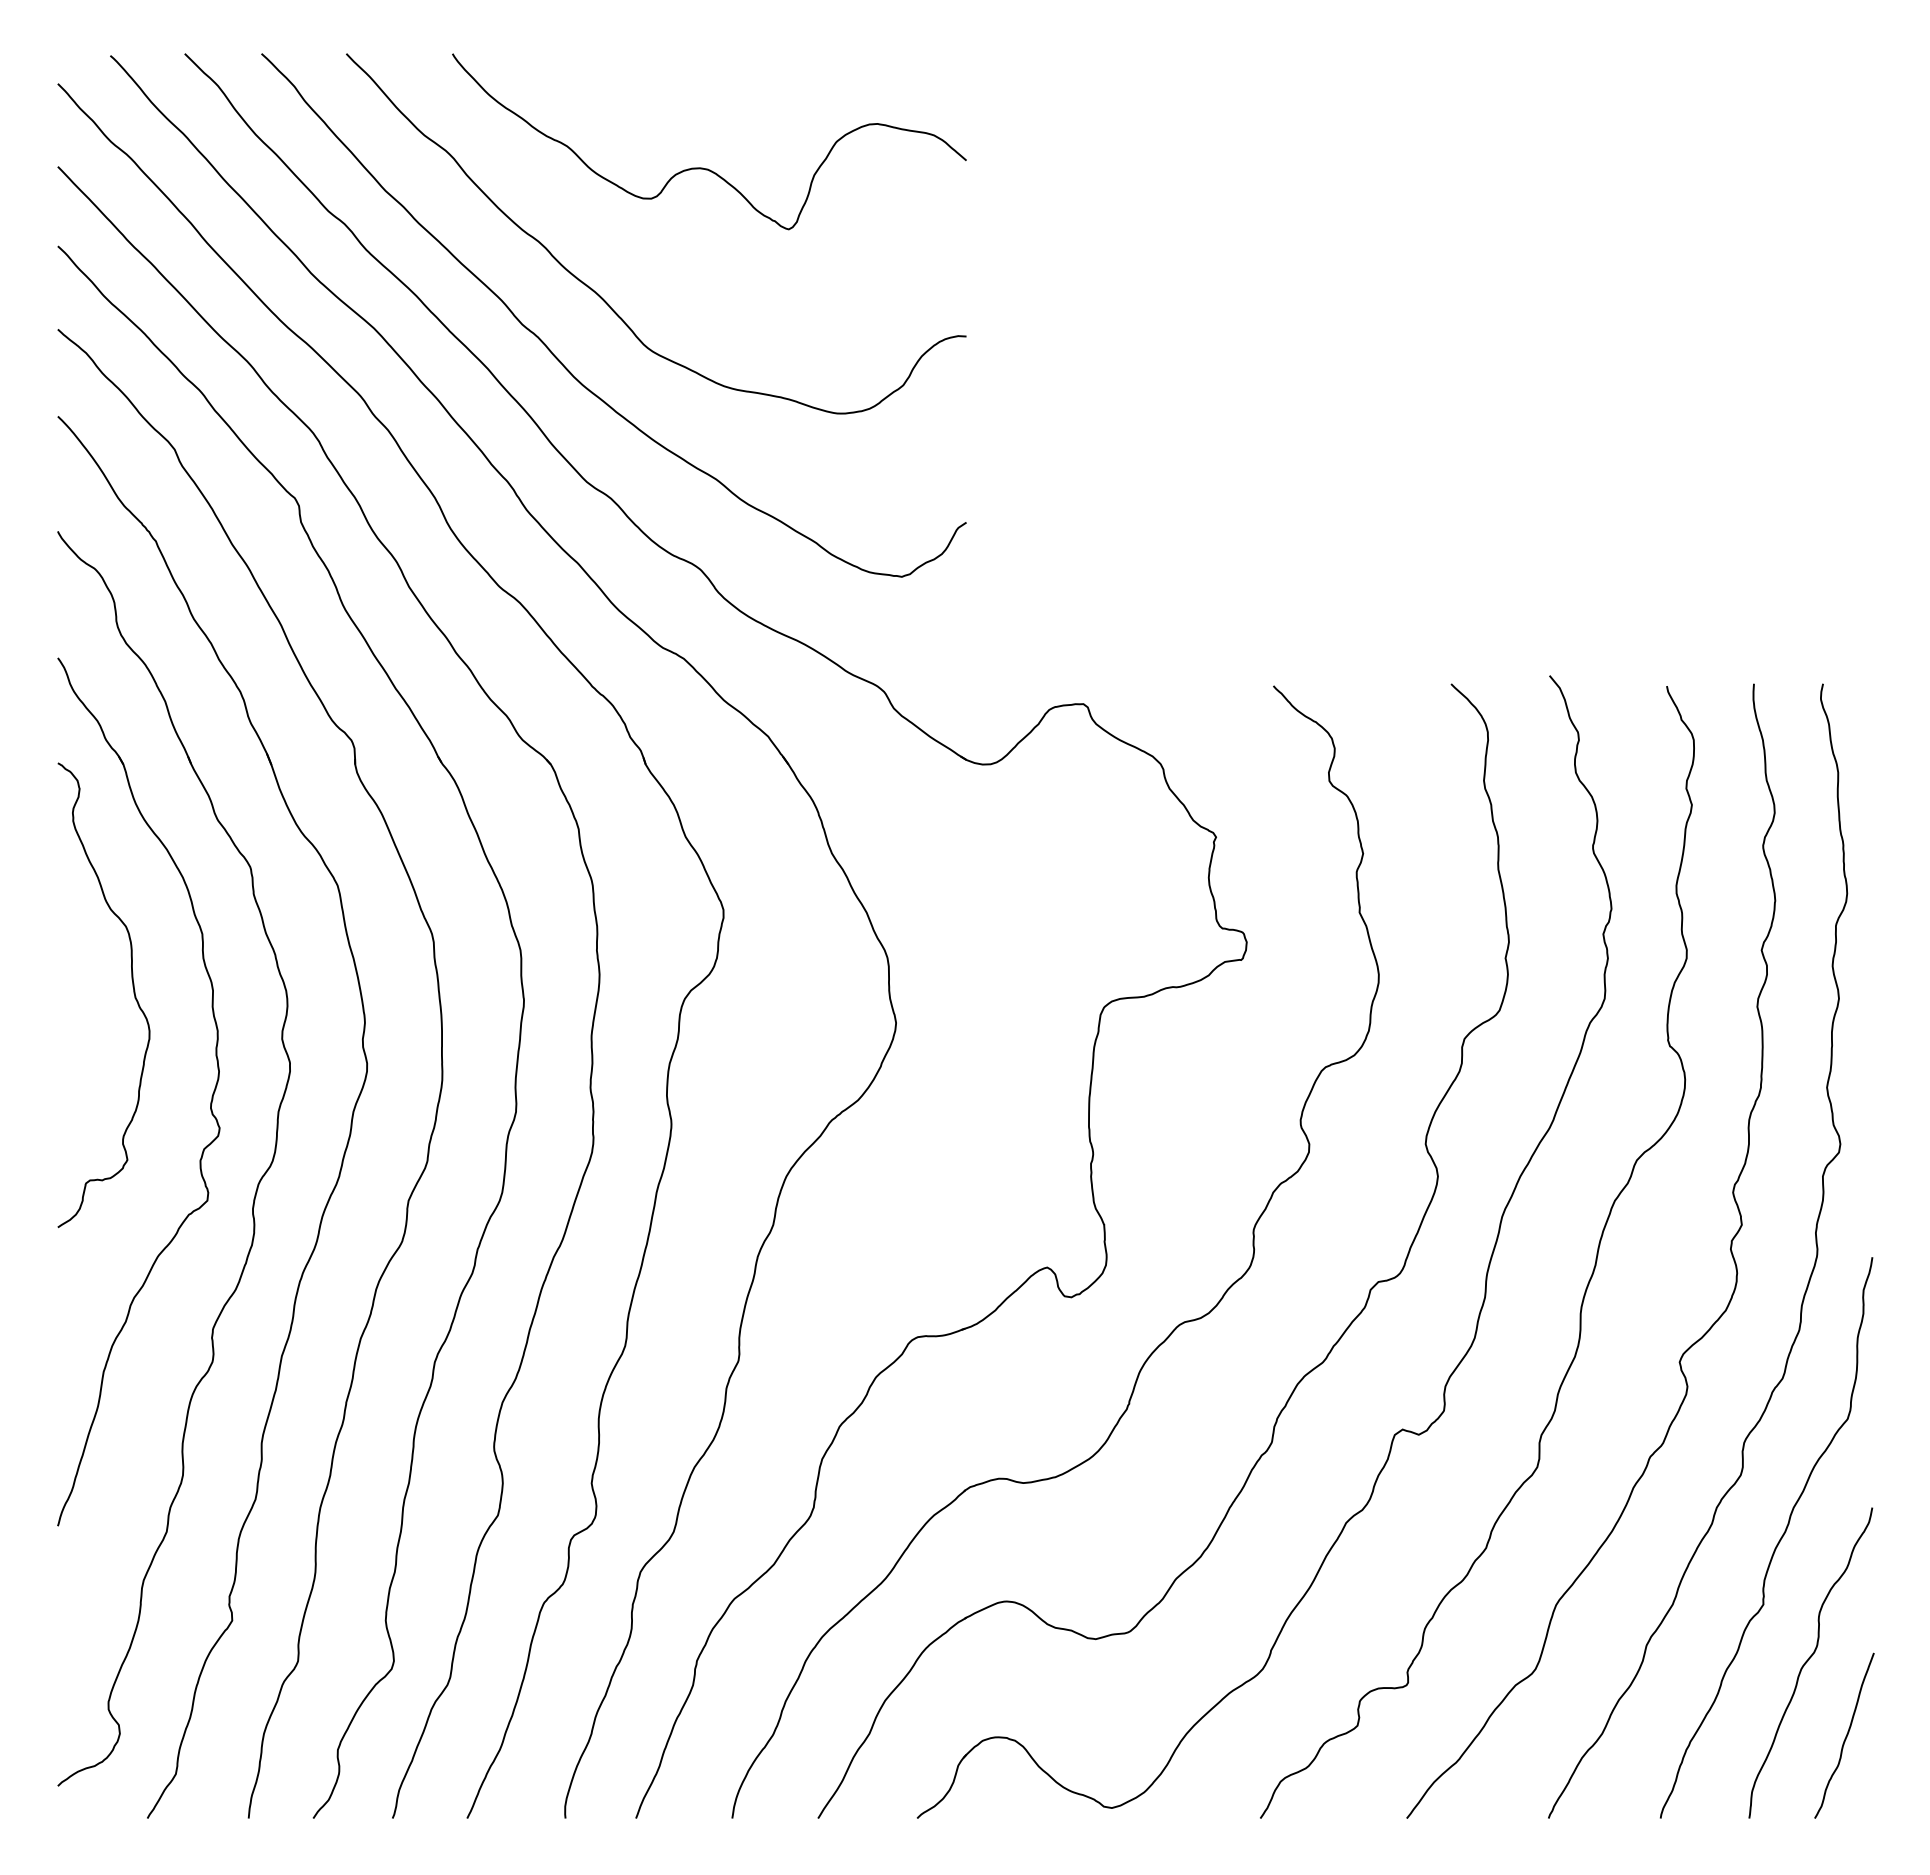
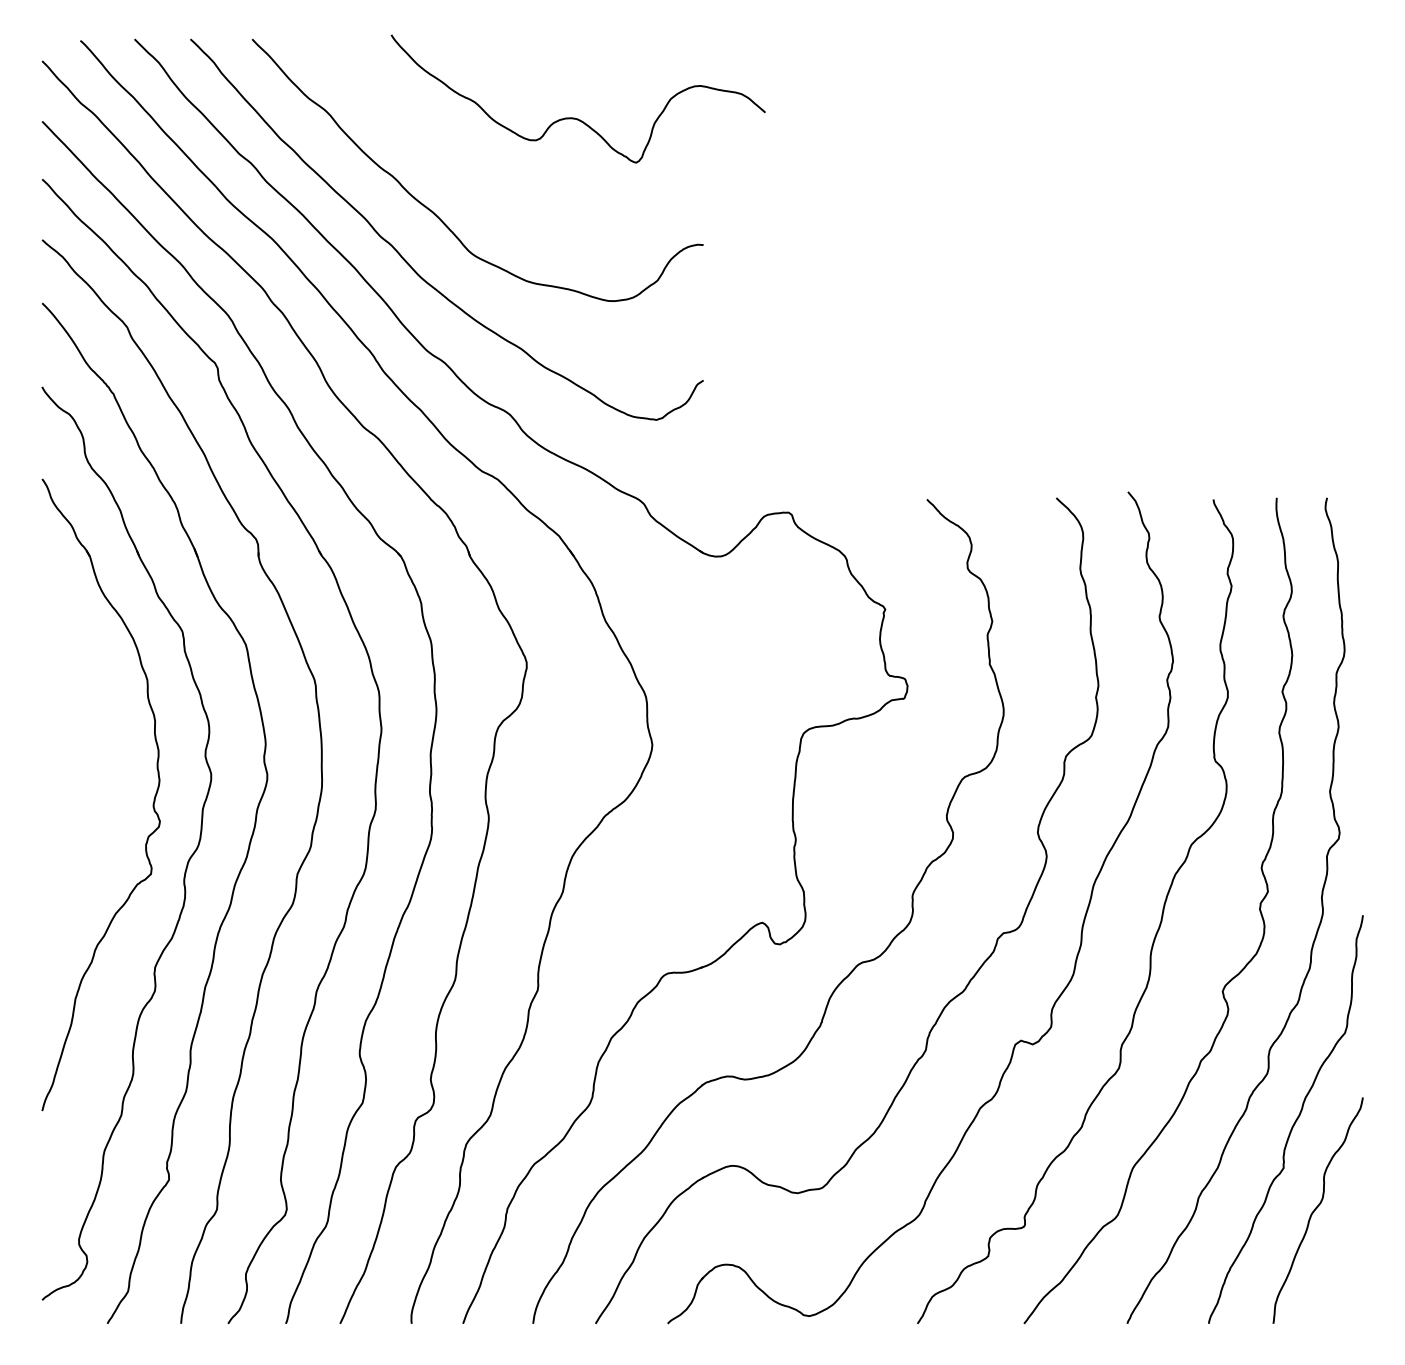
curve: (703, 167) -> (574, 117), moved
curve: (132, 987) -> (96, 718), removed
curve: (1845, 1736) -> (1343, 1264), removed

